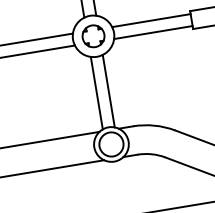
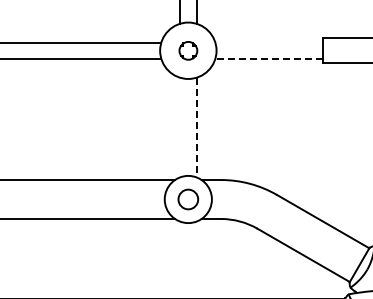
line: (151, 20) -> (269, 42), removed
line: (153, 32) -> (269, 58), solid -> dashed
part: (93, 36) -> (188, 50), size x0.6
line: (108, 91) -> (196, 127), solid -> dashed
line: (97, 93) -> (180, 127), removed
circle: (110, 144) -> (187, 199), size x0.6

